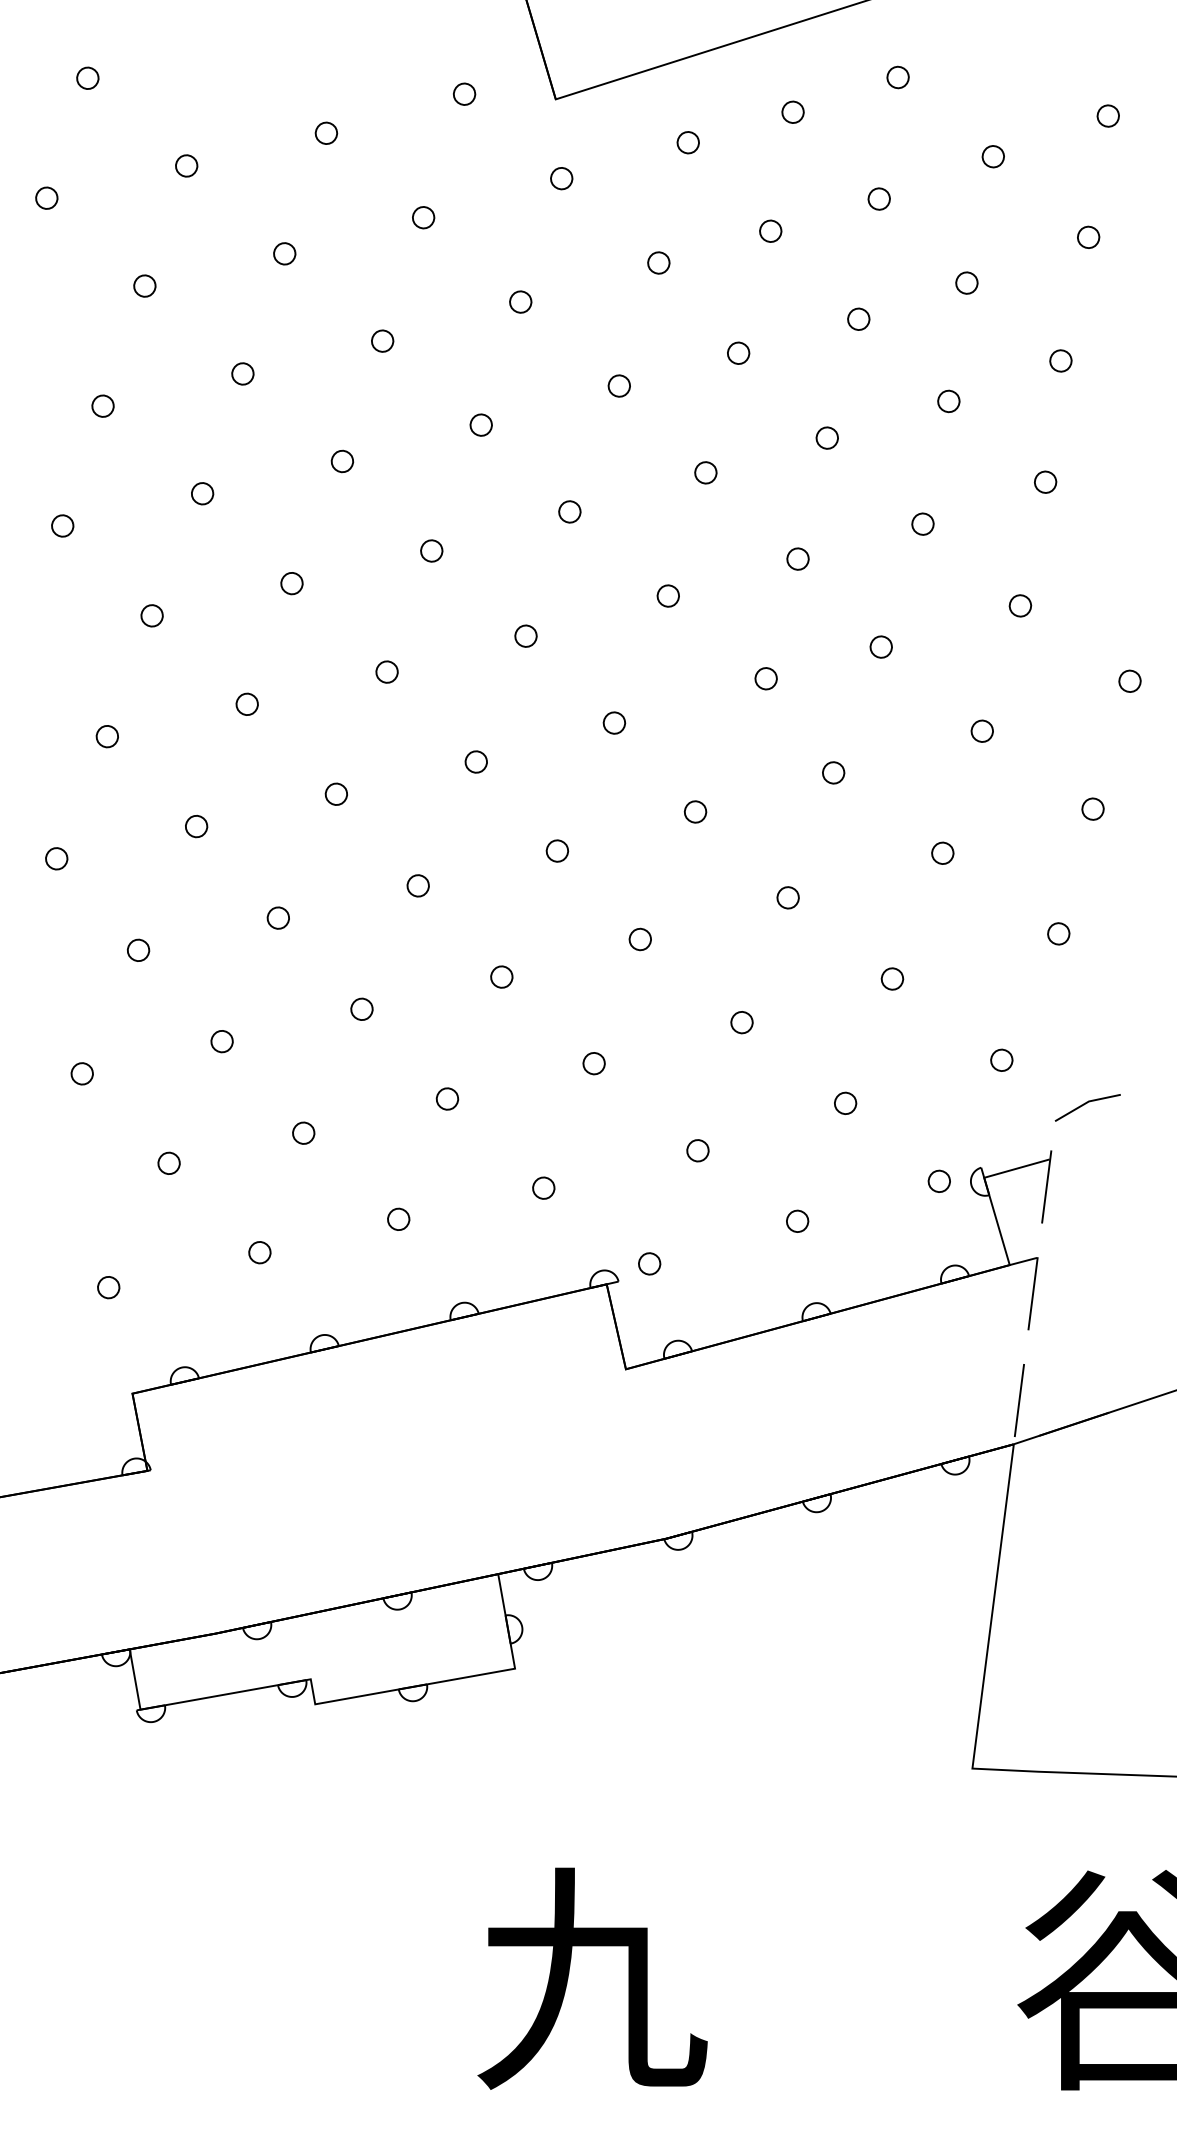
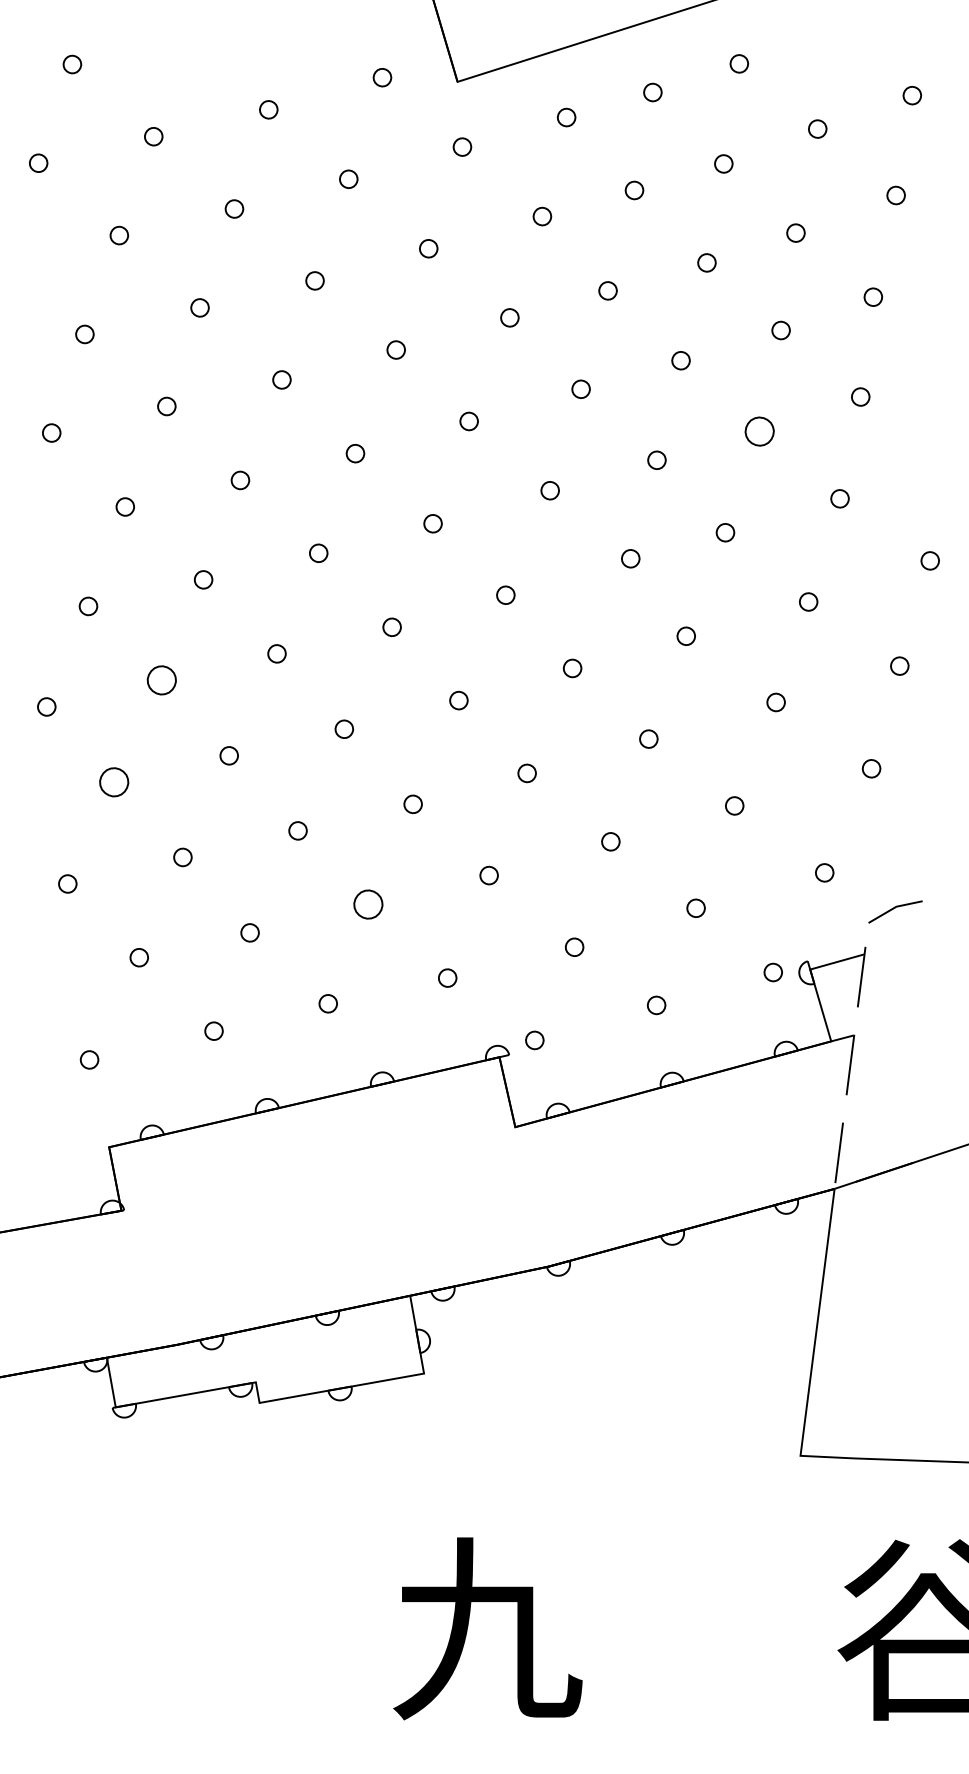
part: (922, 524) -> (759, 431), size x1.6
part: (196, 826) -> (161, 680), size x1.6
part: (137, 950) -> (113, 782), size x1.6
part: (447, 1098) -> (368, 904), size x1.6

